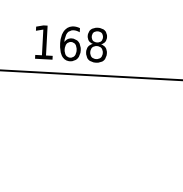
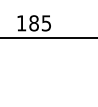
text: (83, 44) -> (40, 23), 168 -> 185

